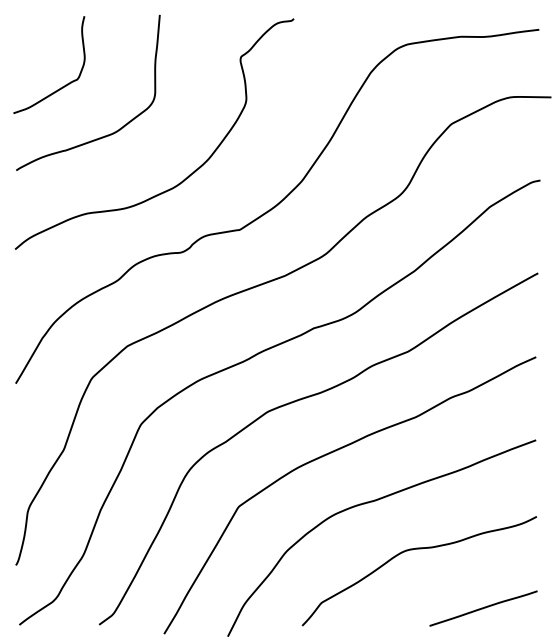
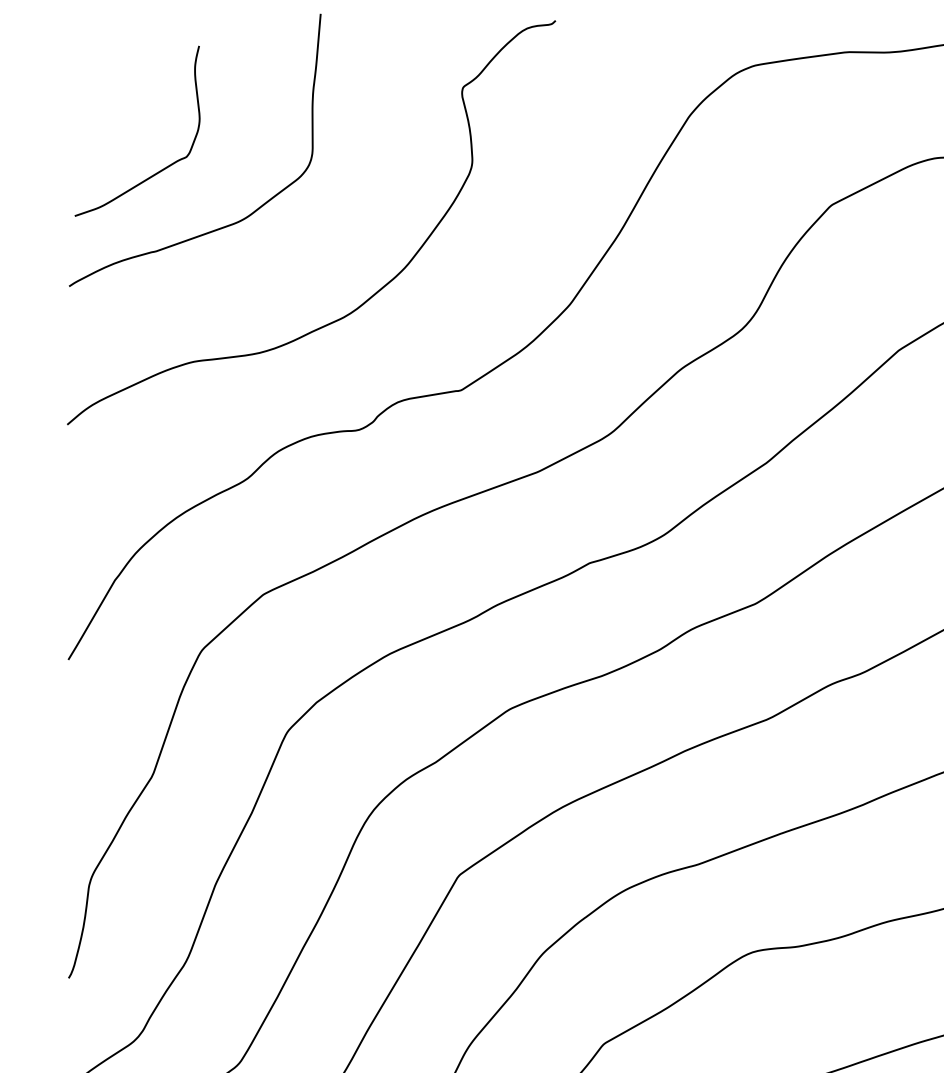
curve: (60, 87) -> (157, 170), moved

